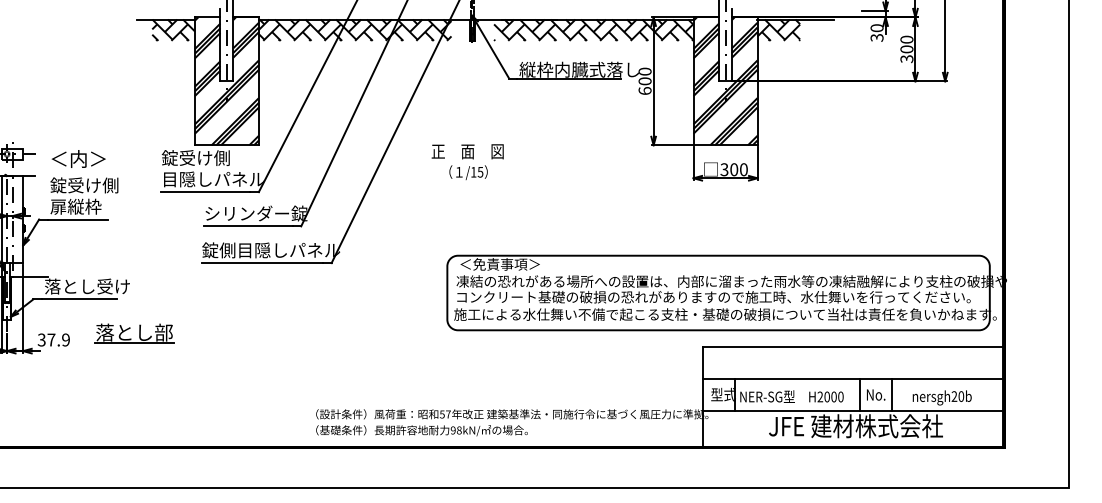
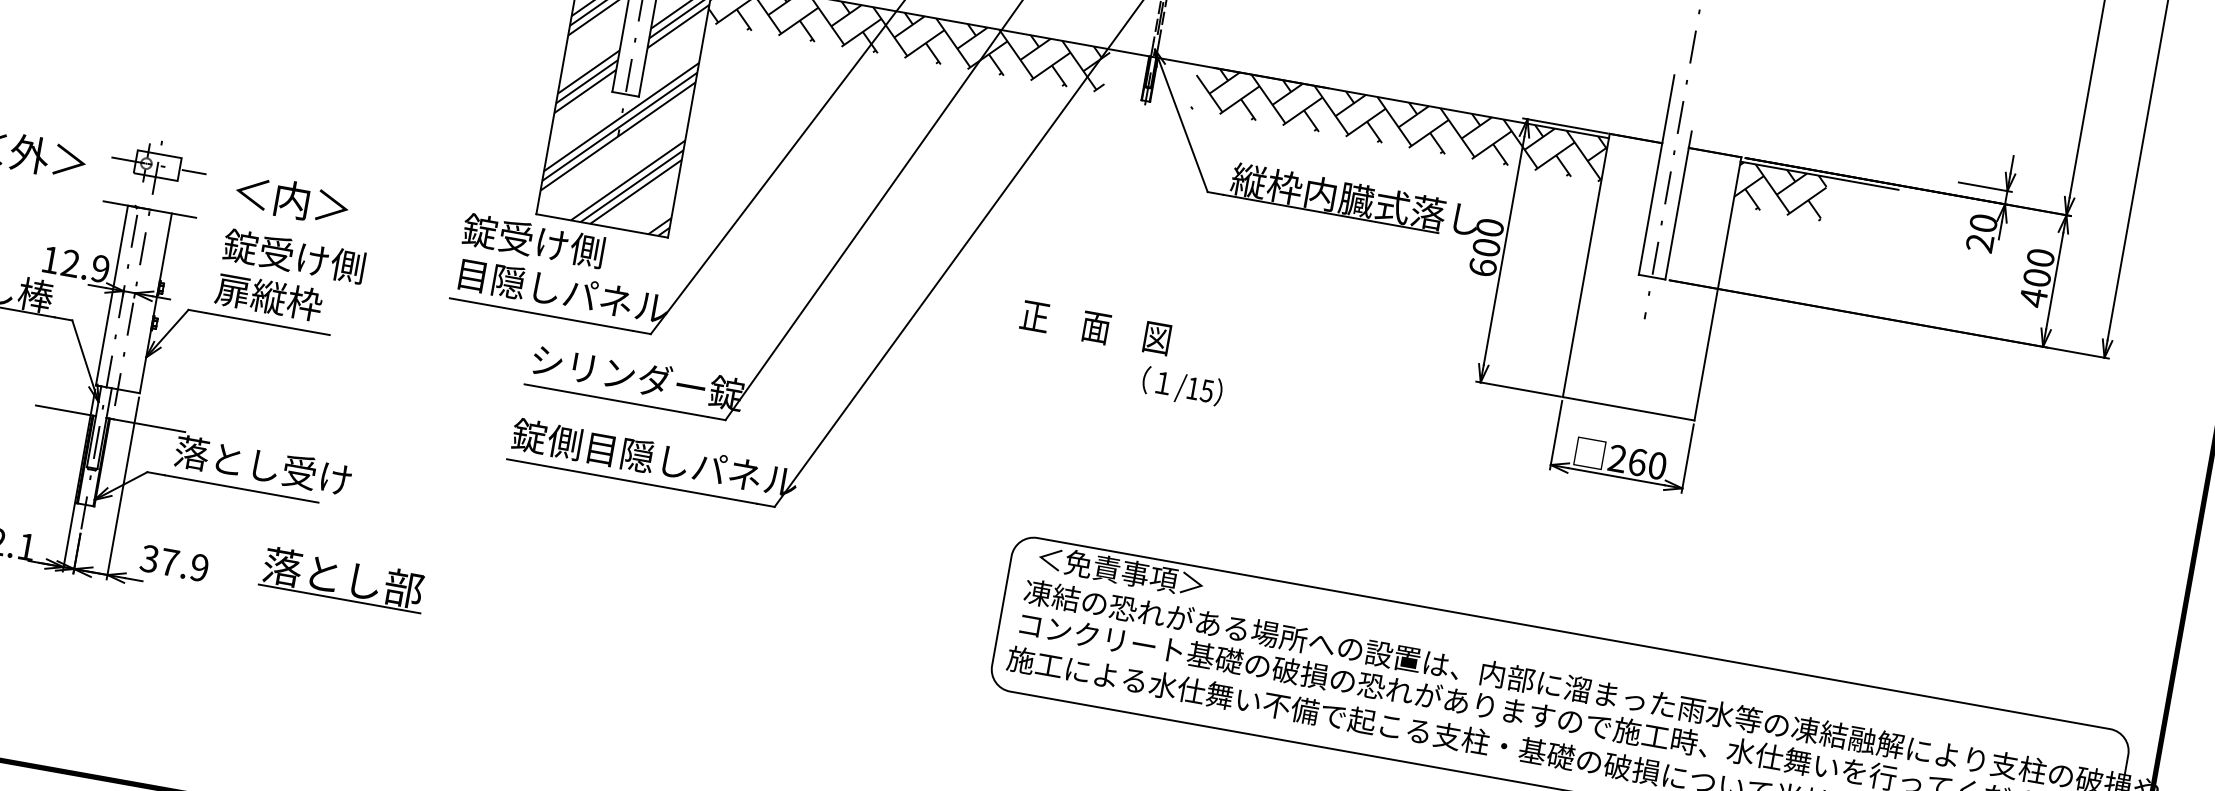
text: (877, 37) -> (1981, 242), 30 -> 20
text: (906, 58) -> (2033, 296), 300 -> 400
hatch: (725, 81) -> (1651, 277), removed
text: (729, 169) -> (1627, 460), 300 -> 260
text: (468, 172) -> (1182, 387), moved

